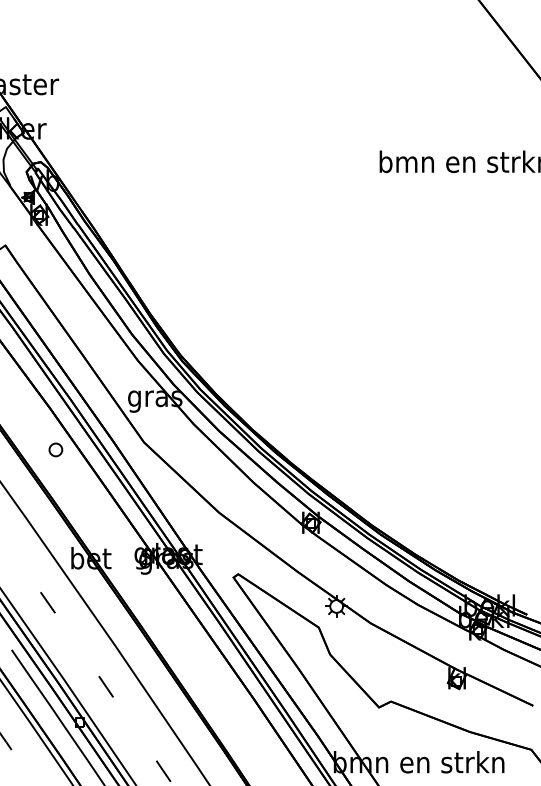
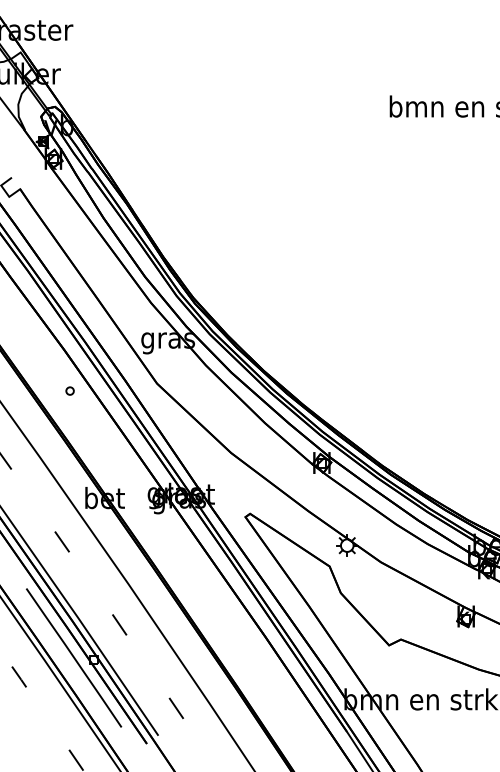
part: (55, 449) -> (69, 390), size x0.6

